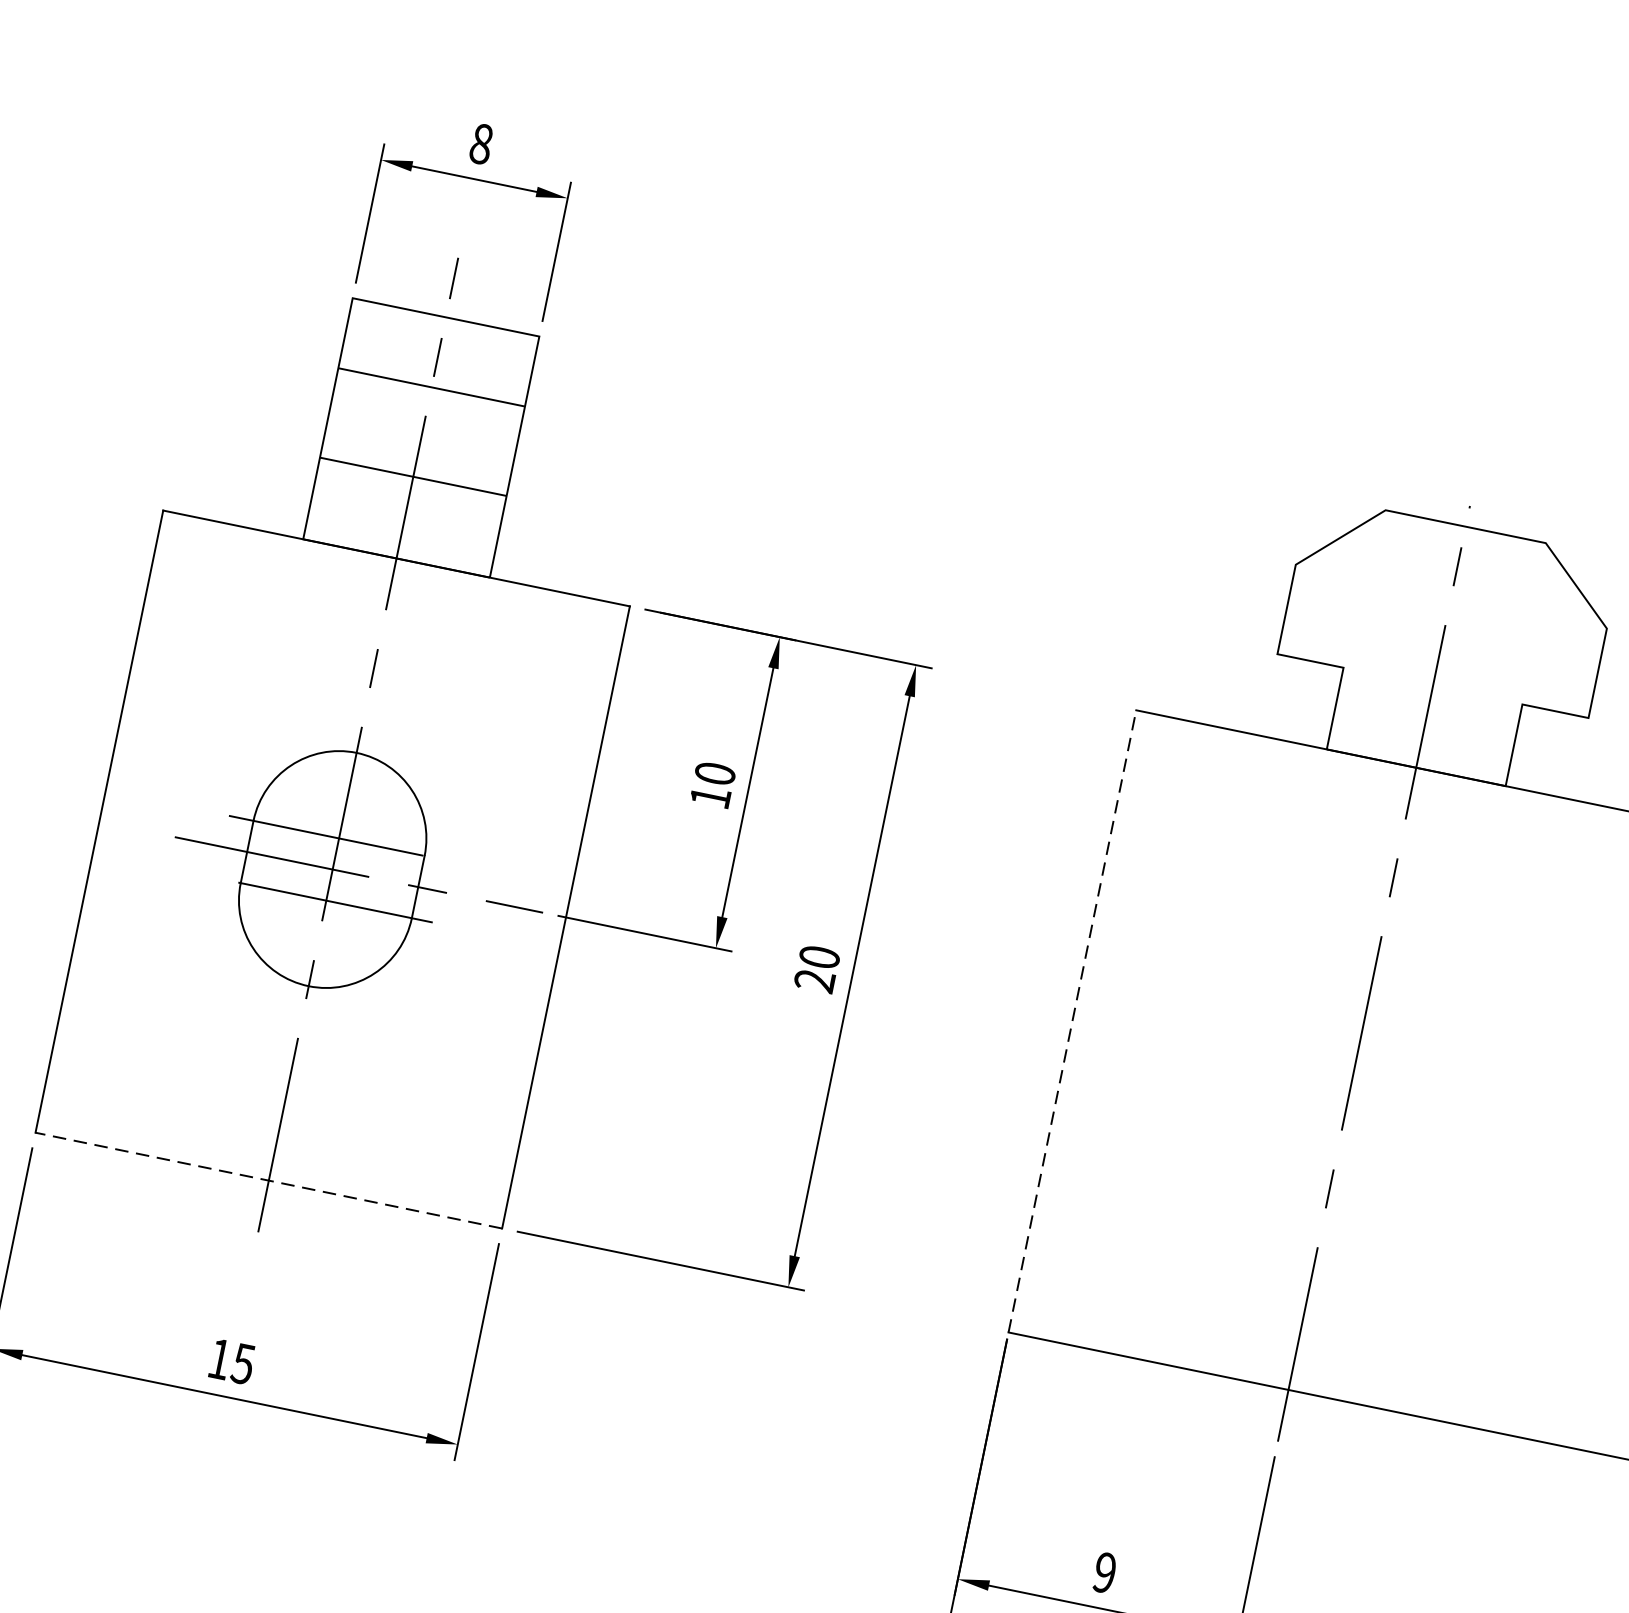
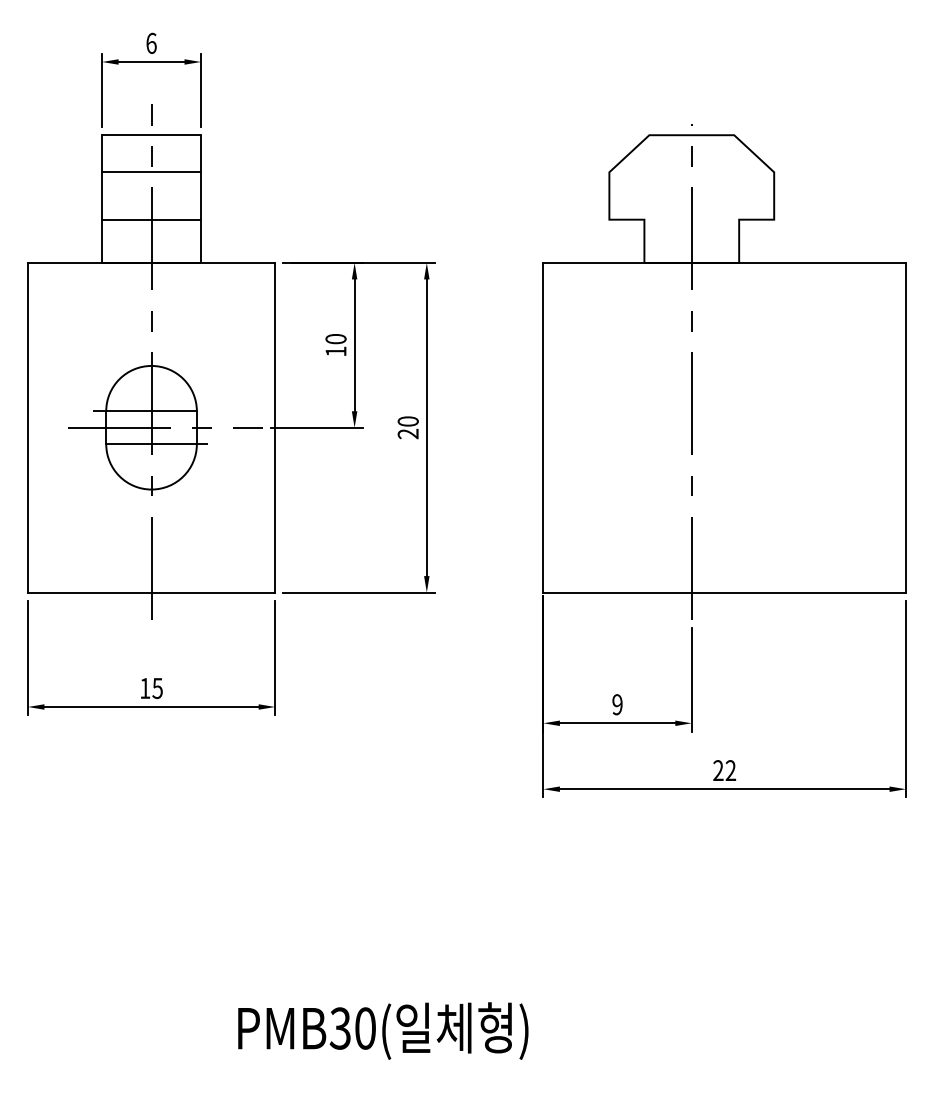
text: (481, 142) -> (151, 42), 8 -> 6
line: (1072, 1020) -> (543, 427), dashed -> solid
line: (268, 1180) -> (151, 592), dashed -> solid

